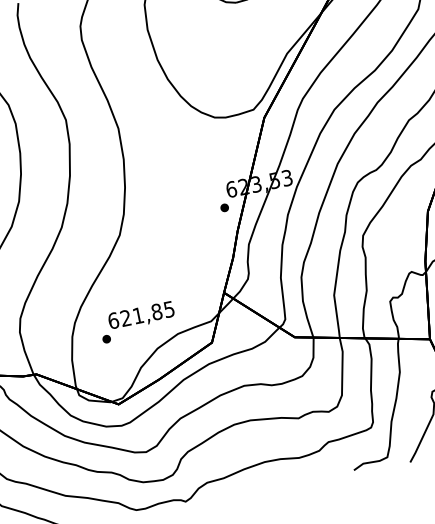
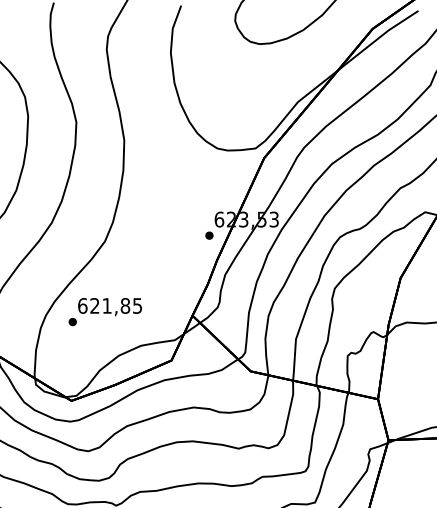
text: (137, 322) -> (104, 312), moved

